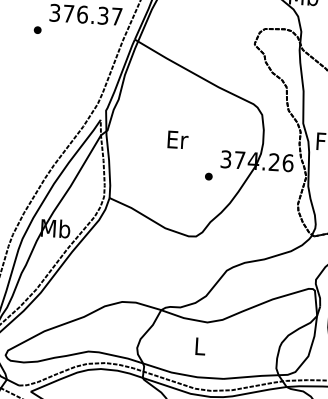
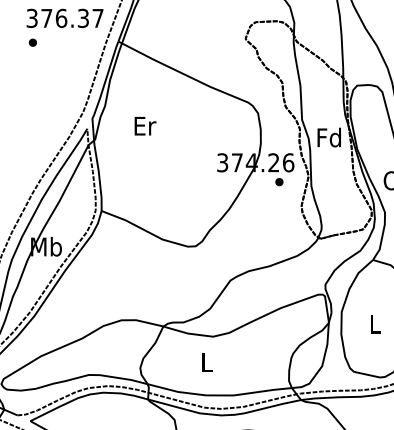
part: (37, 29) -> (32, 42), moved
text: (178, 140) -> (145, 126), moved
part: (208, 177) -> (279, 182), moved

